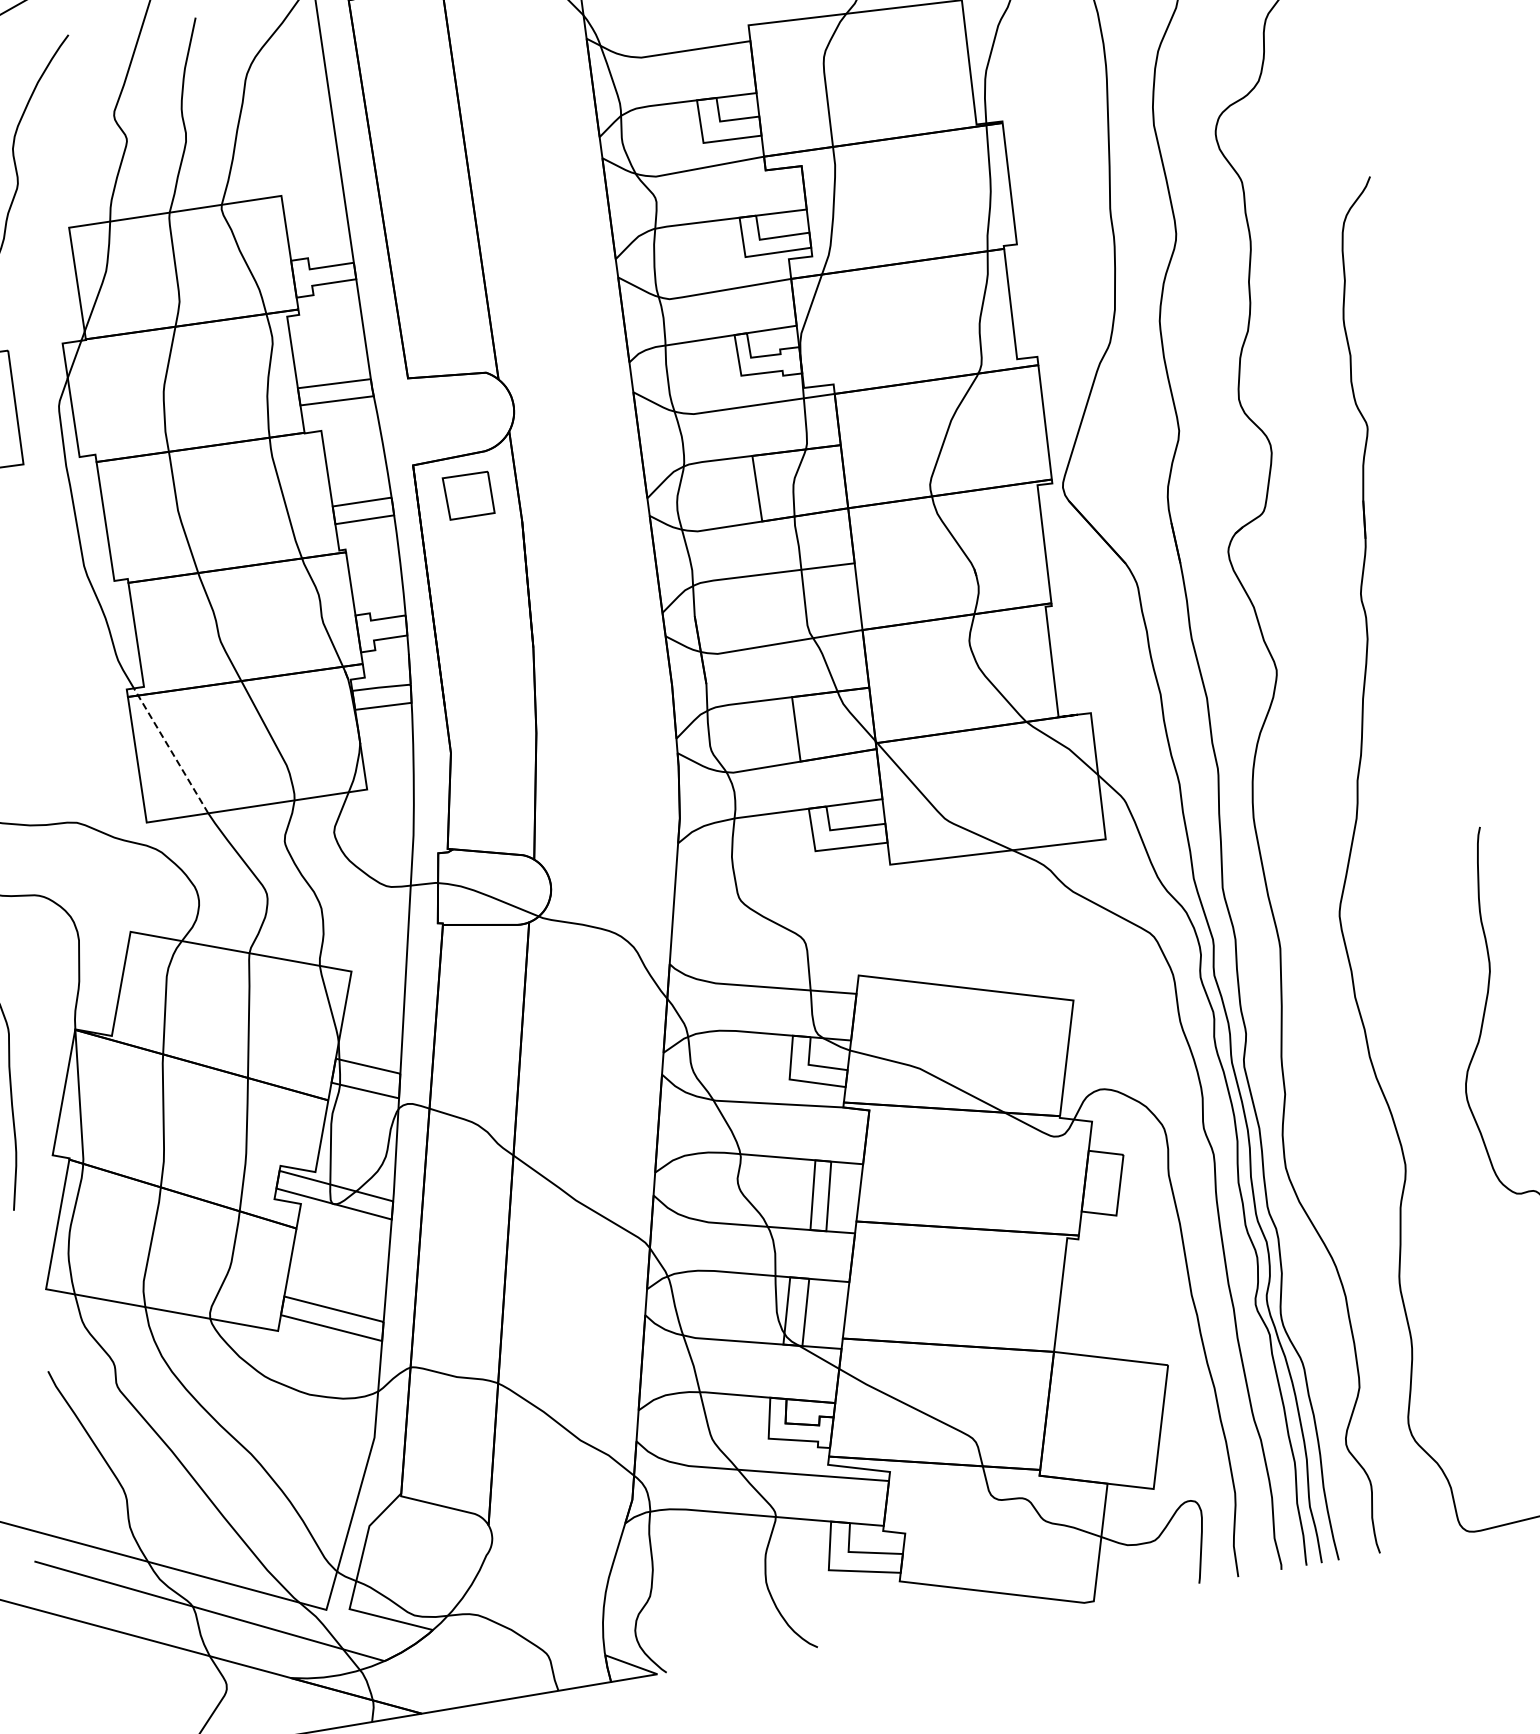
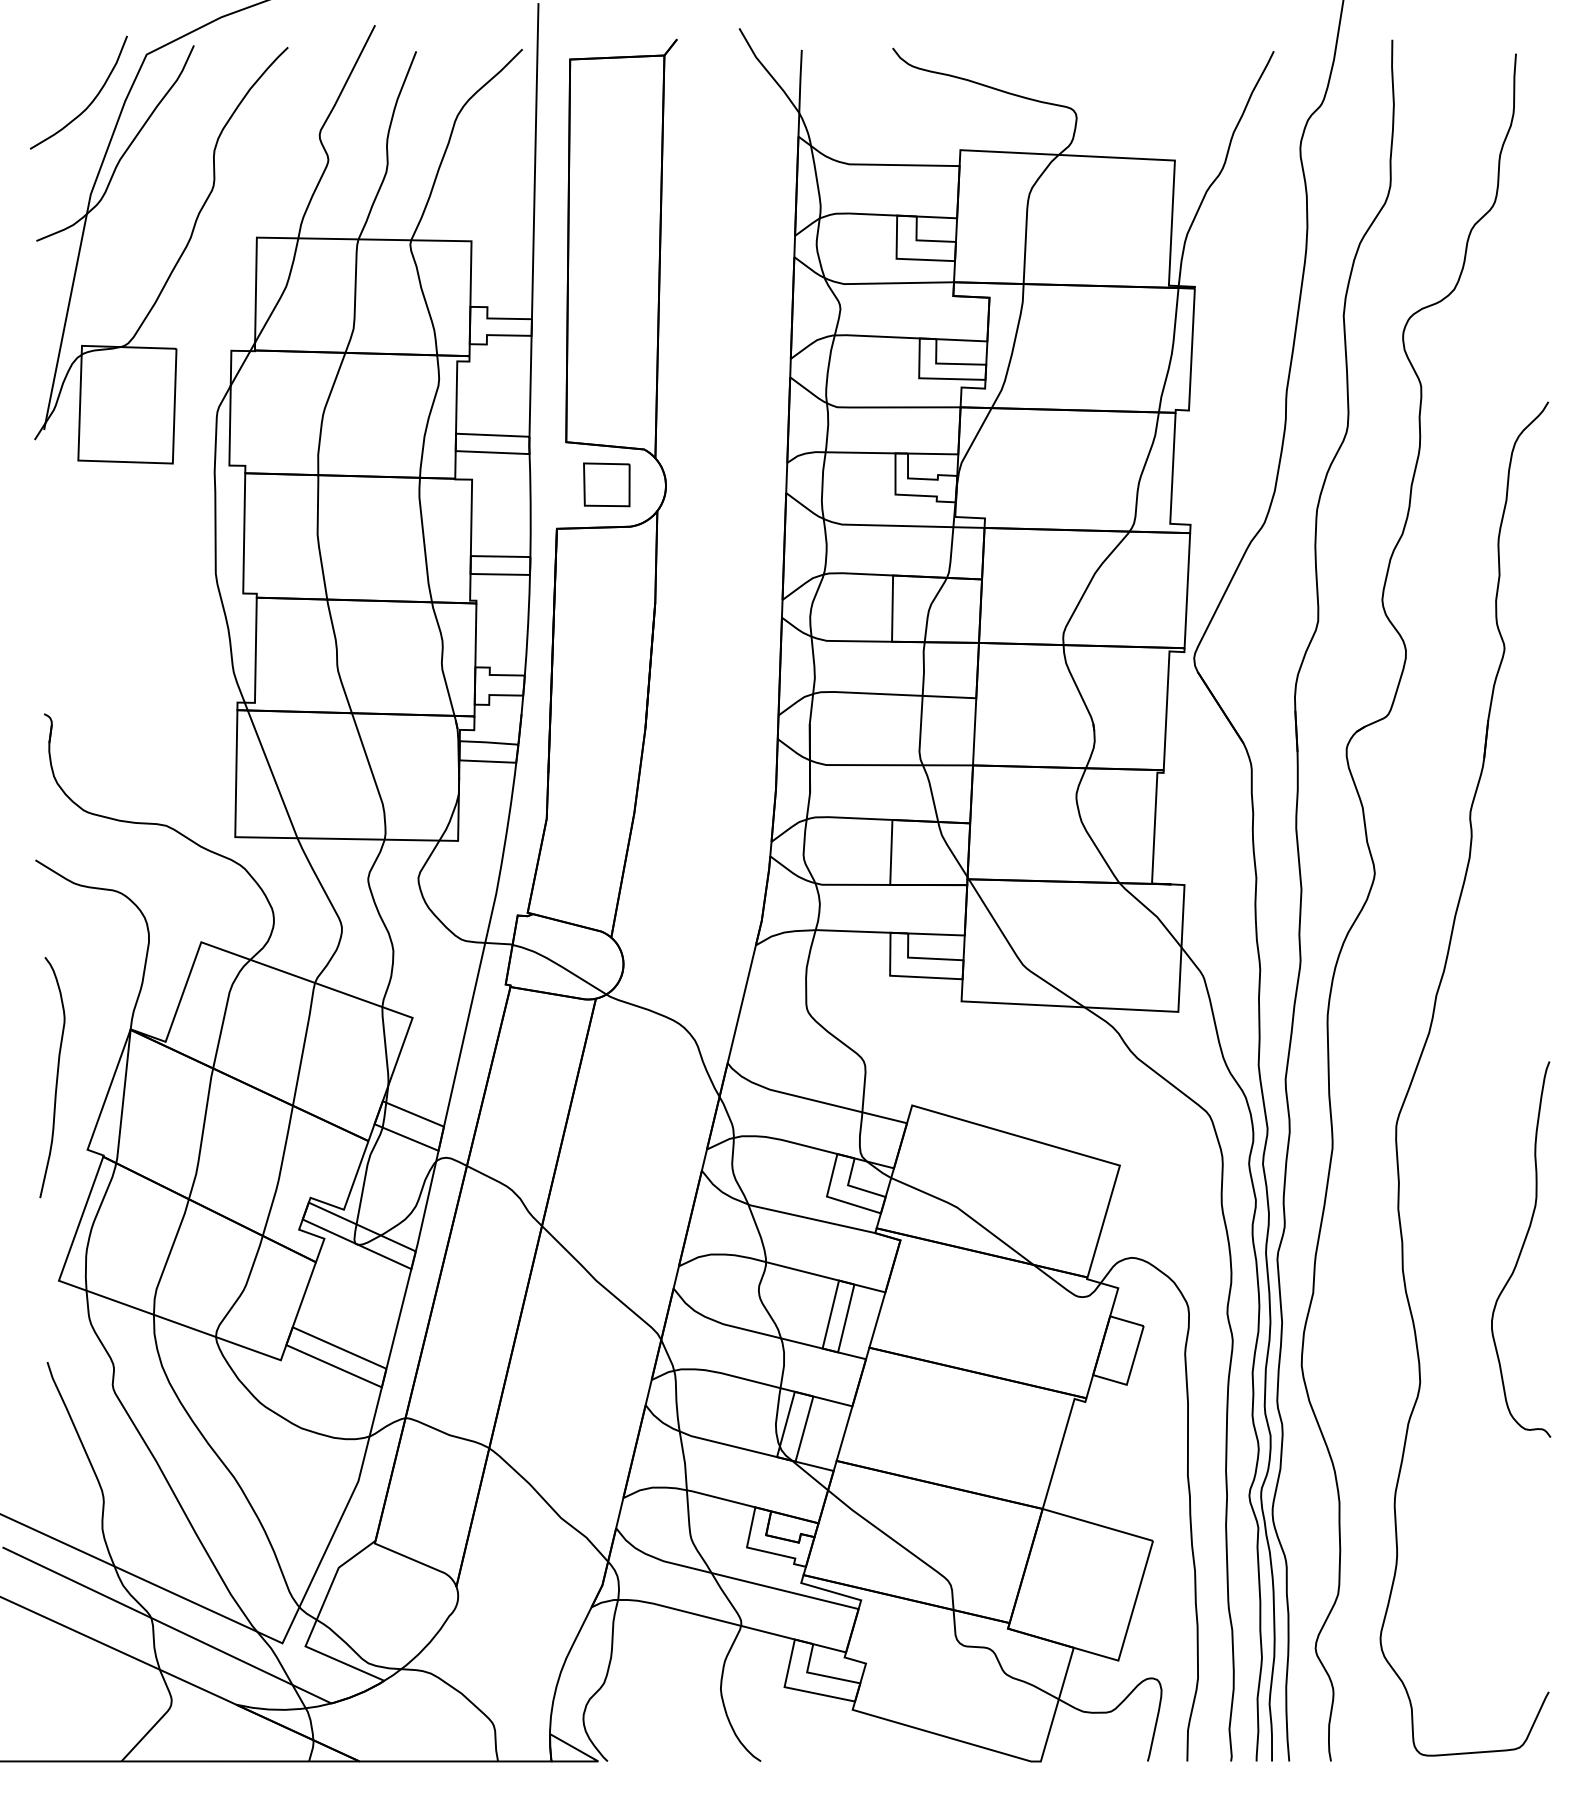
part: (468, 495) -> (606, 484), moved
line: (171, 750) -> (271, 770), dashed -> solid

